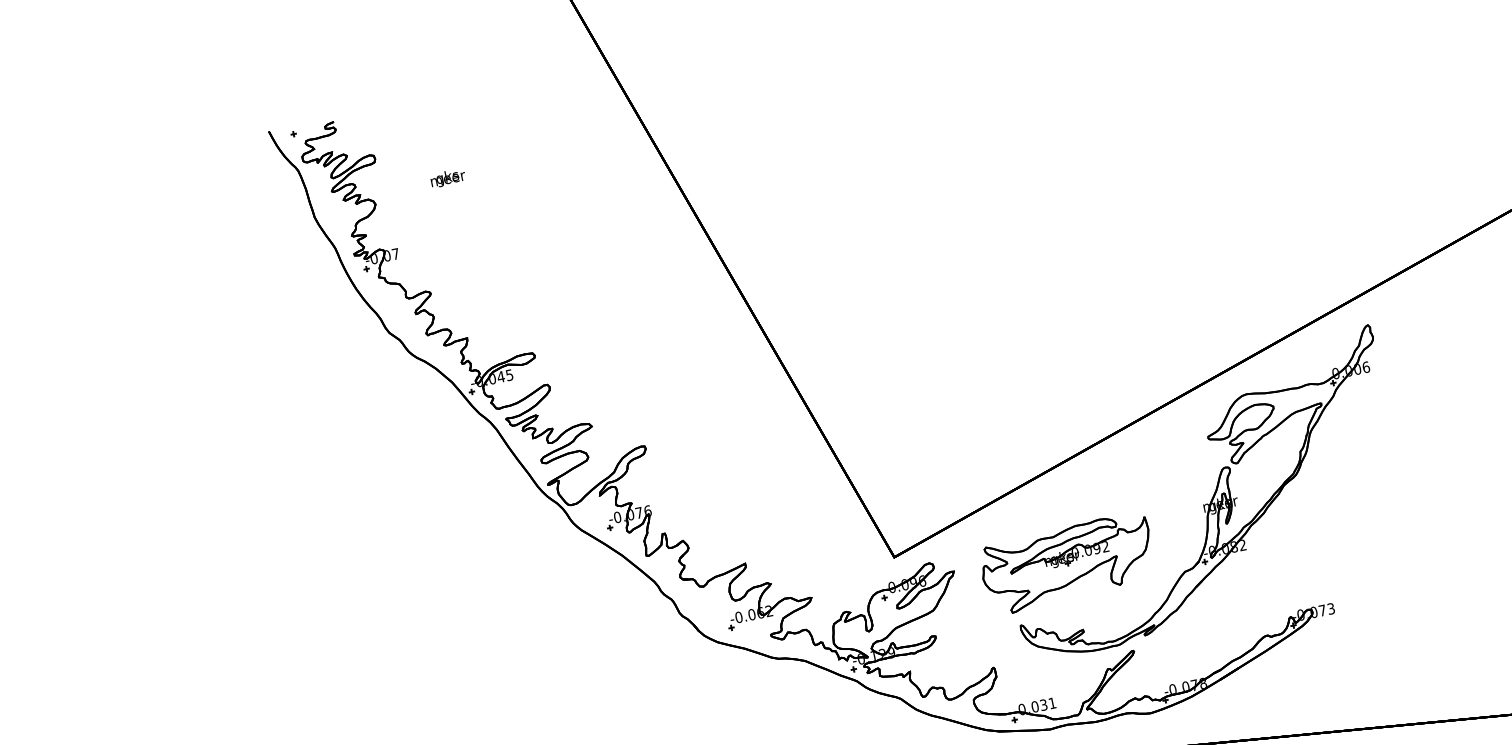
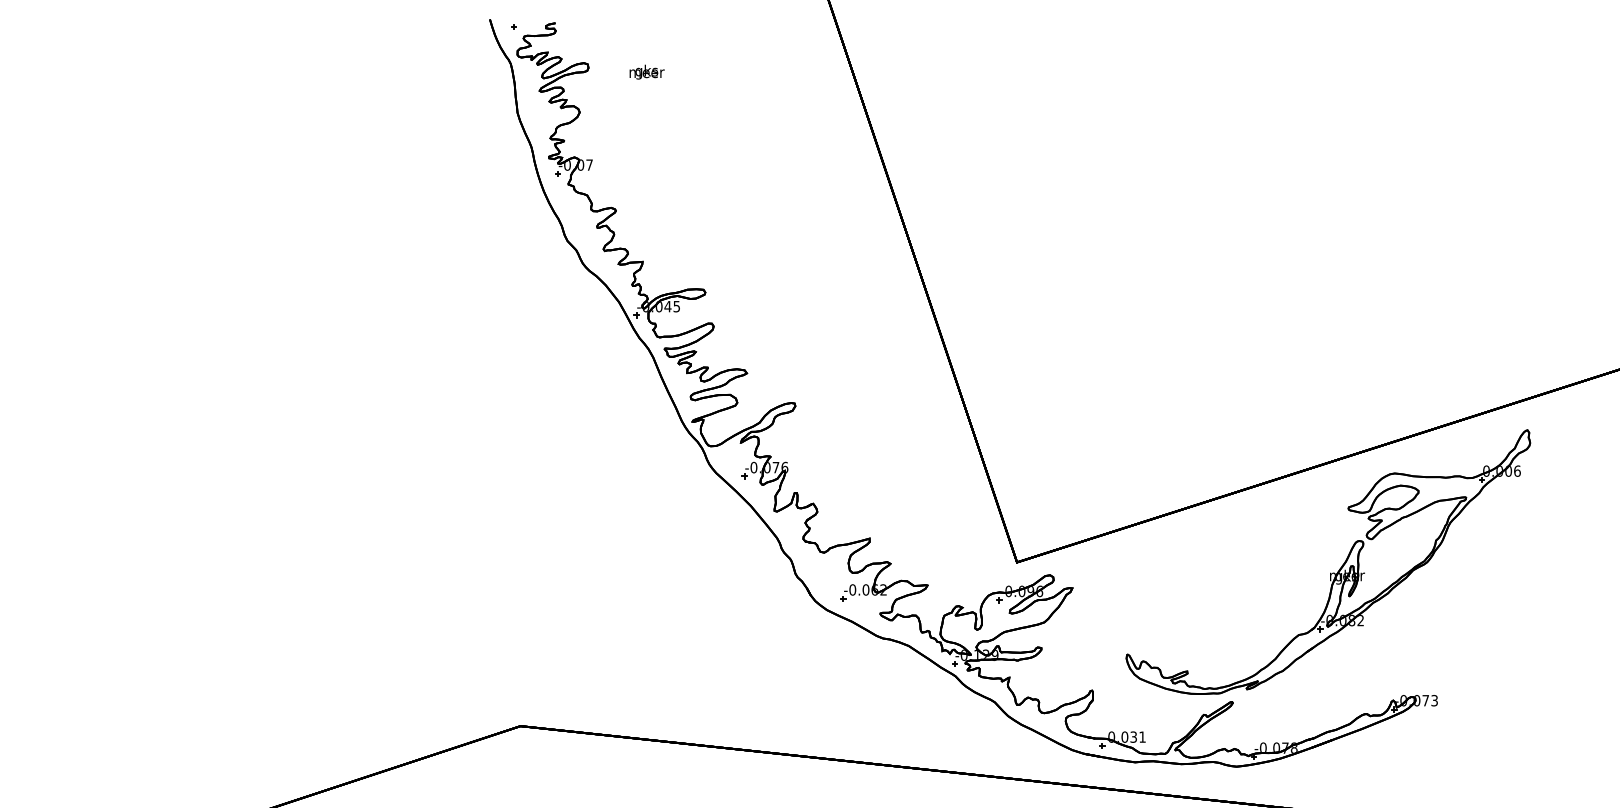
text: (447, 177) -> (646, 71), moved
part: (1067, 563) -> (1185, 603), removed

